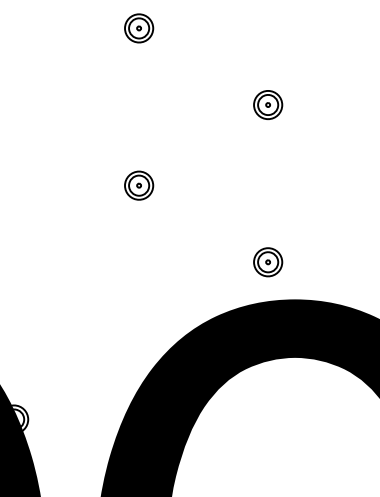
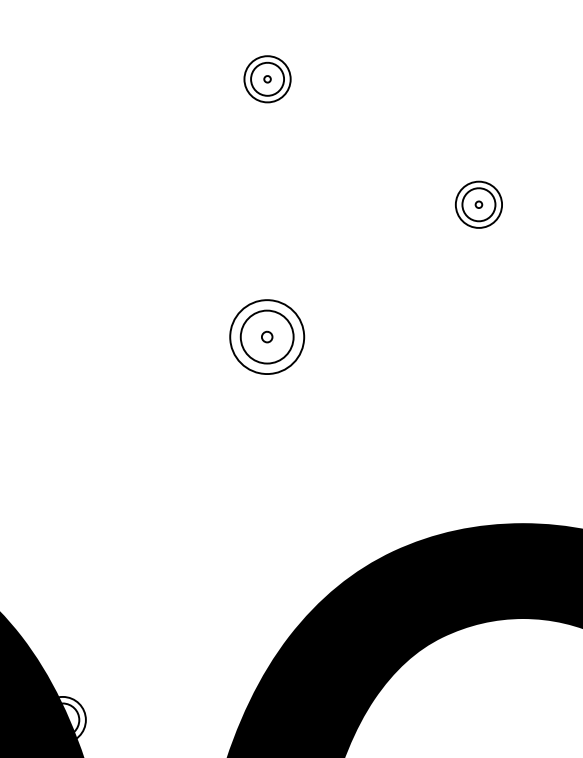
part: (139, 185) -> (268, 336), size x1.6
part: (268, 262) -> (479, 462), removed

